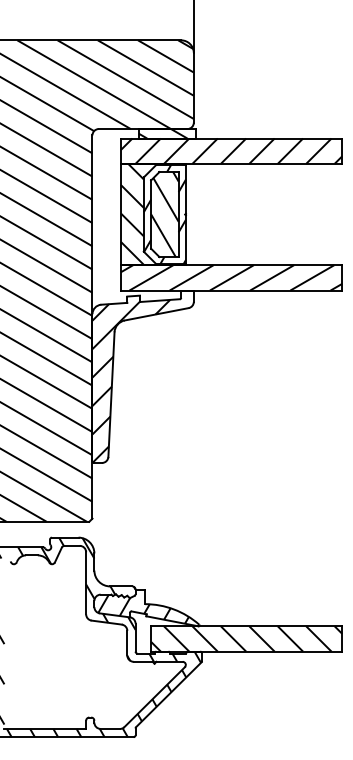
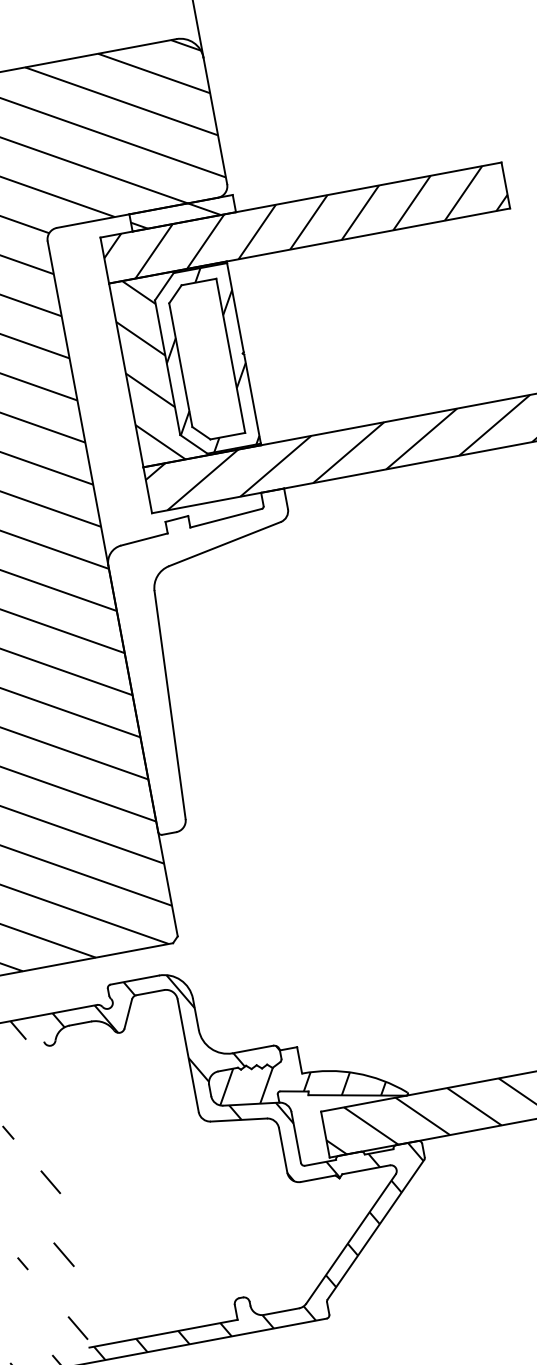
hatch: (164, 214) -> (205, 360), removed
hatch: (131, 380) -> (201, 672), removed

